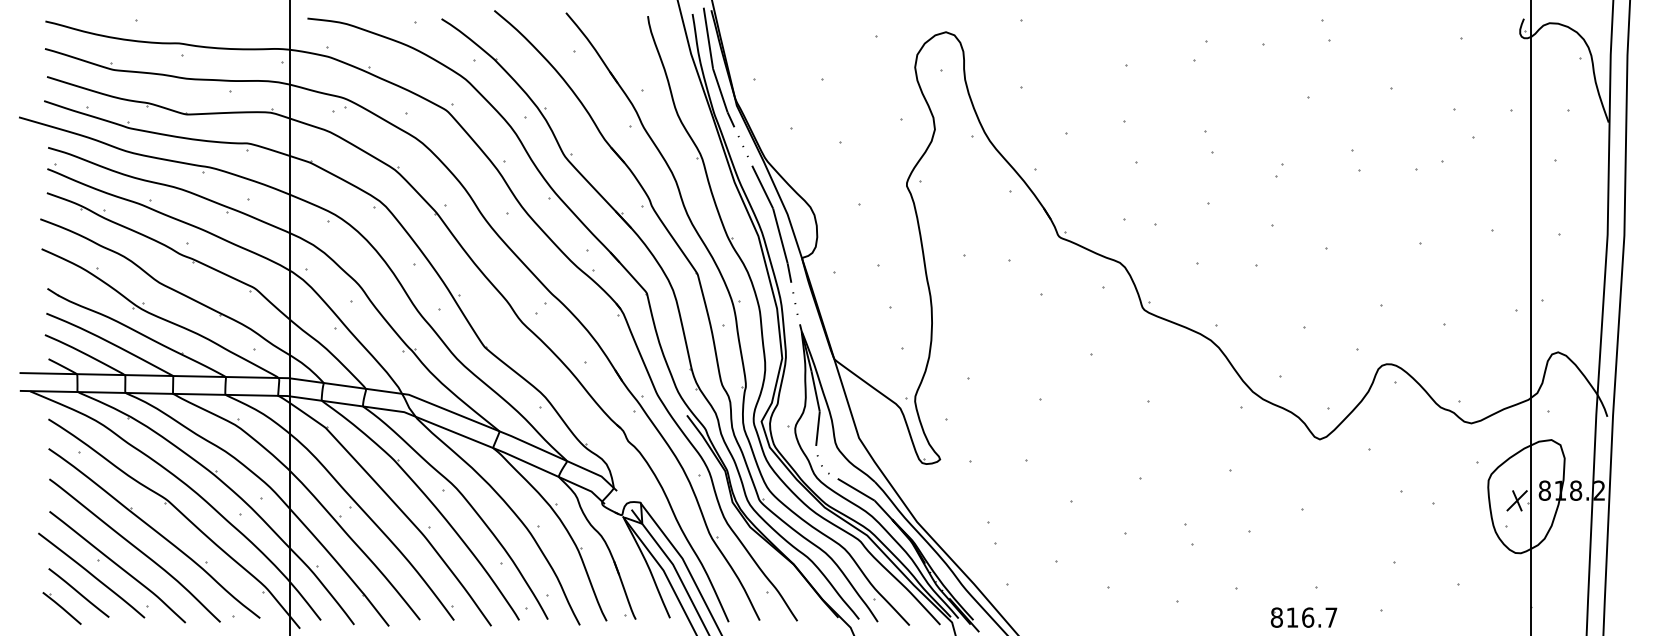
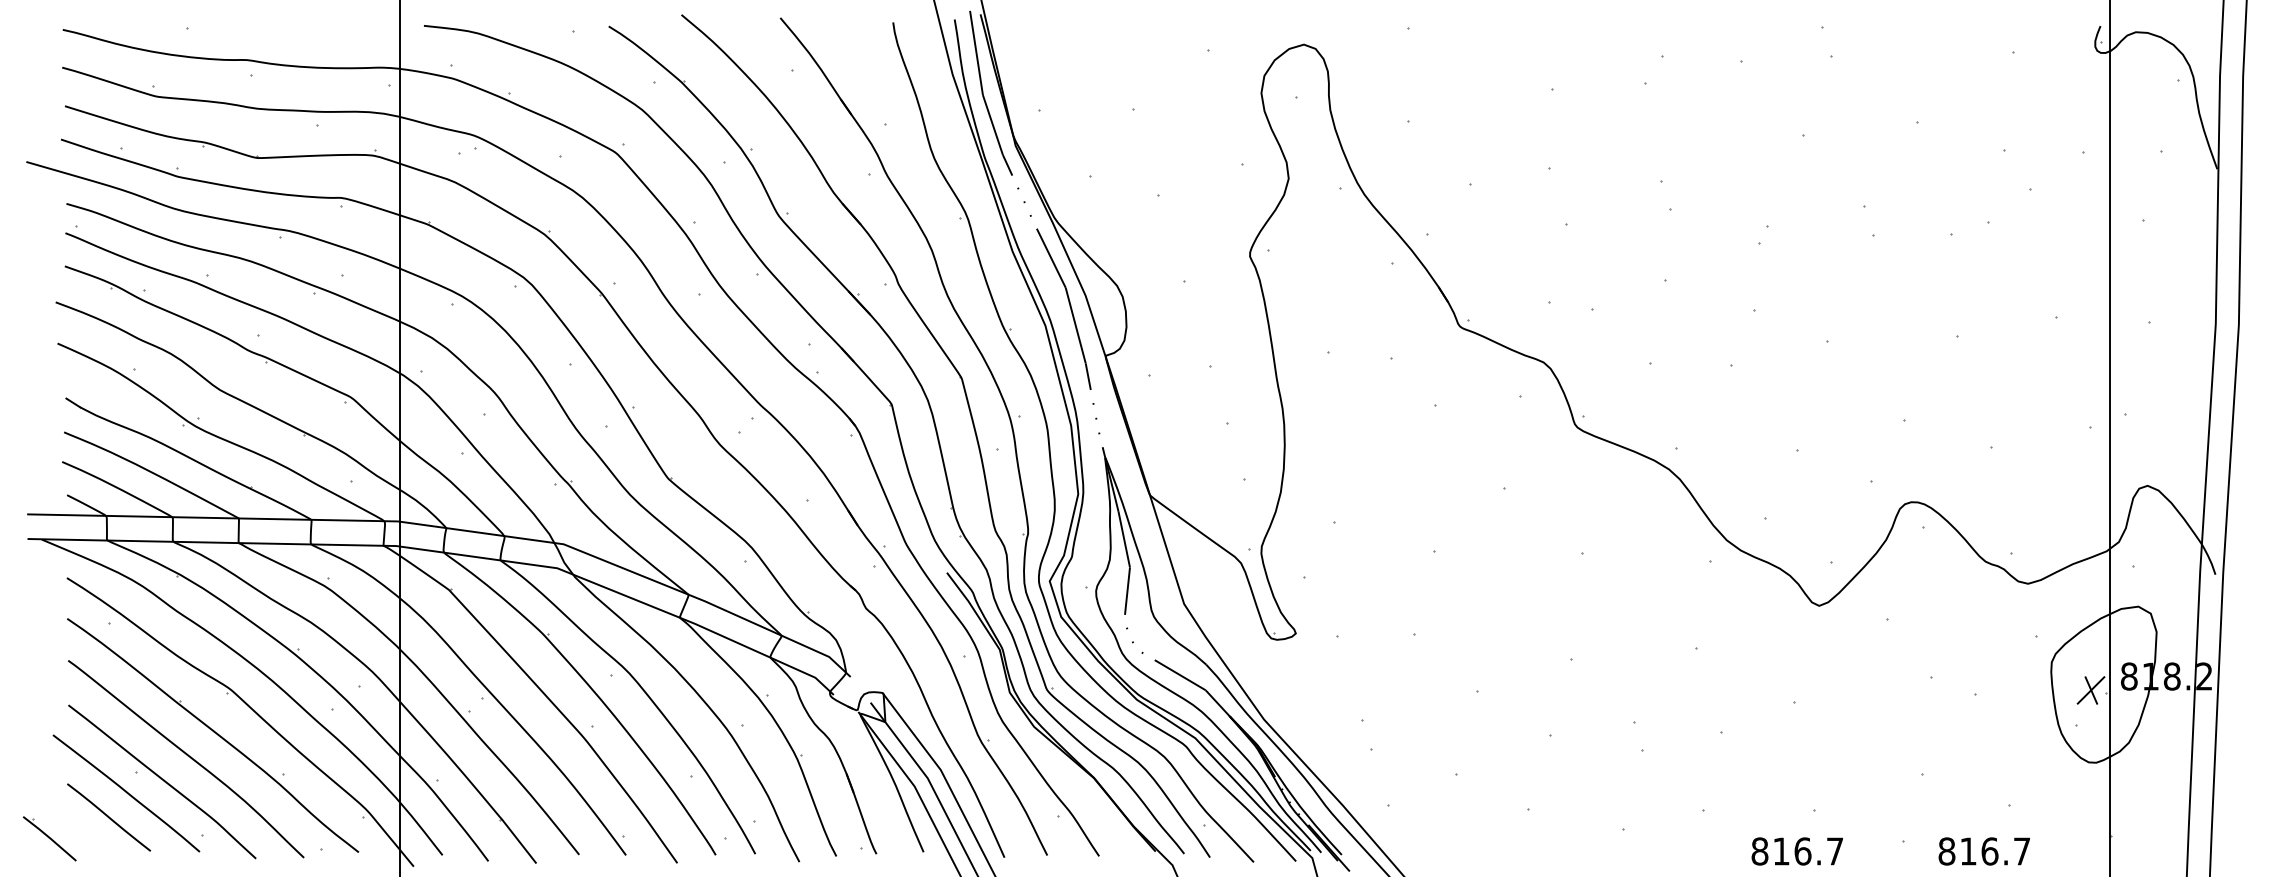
part: (61, 608) -> (49, 838), moved
part: (1439, 617) -> (1983, 851), added

